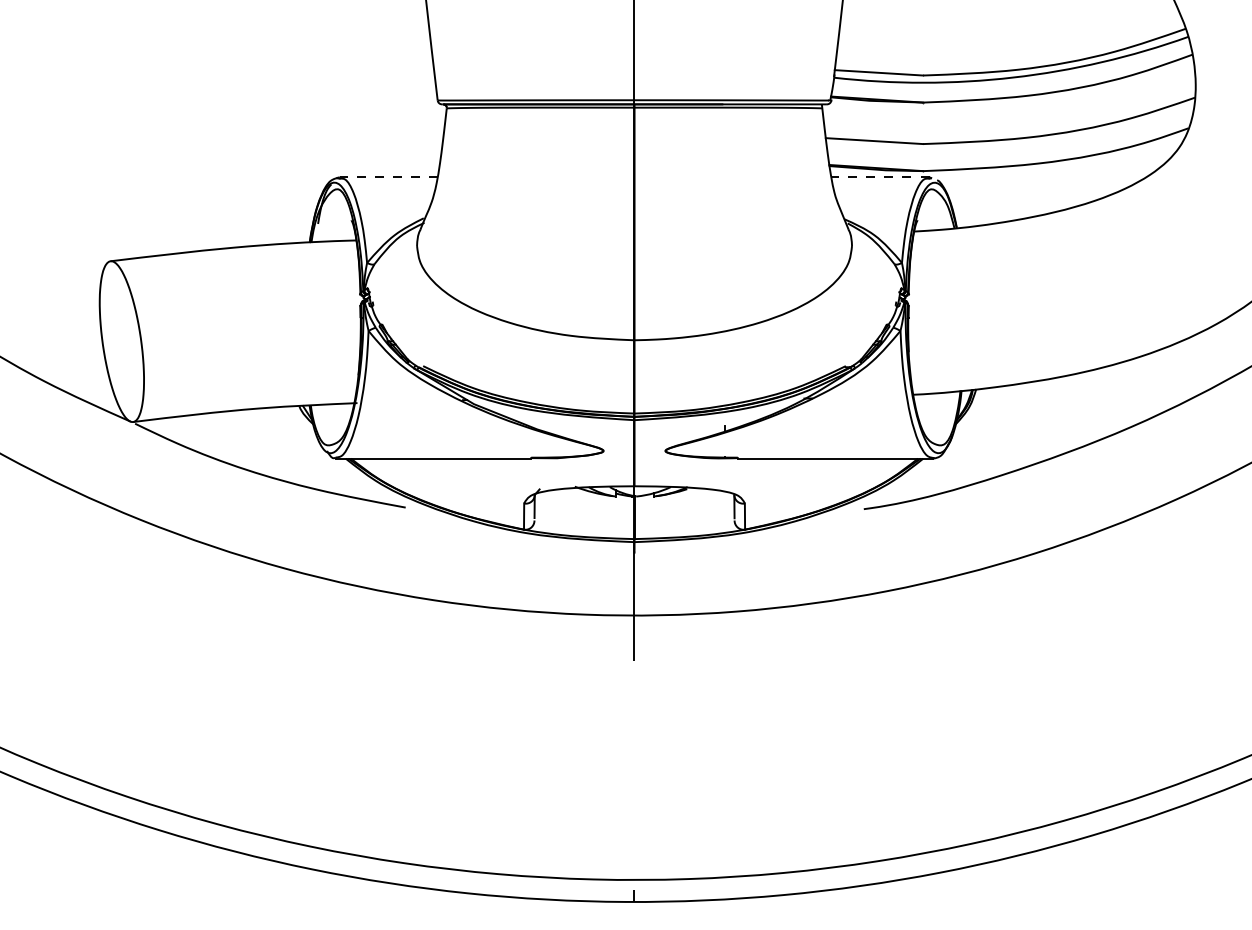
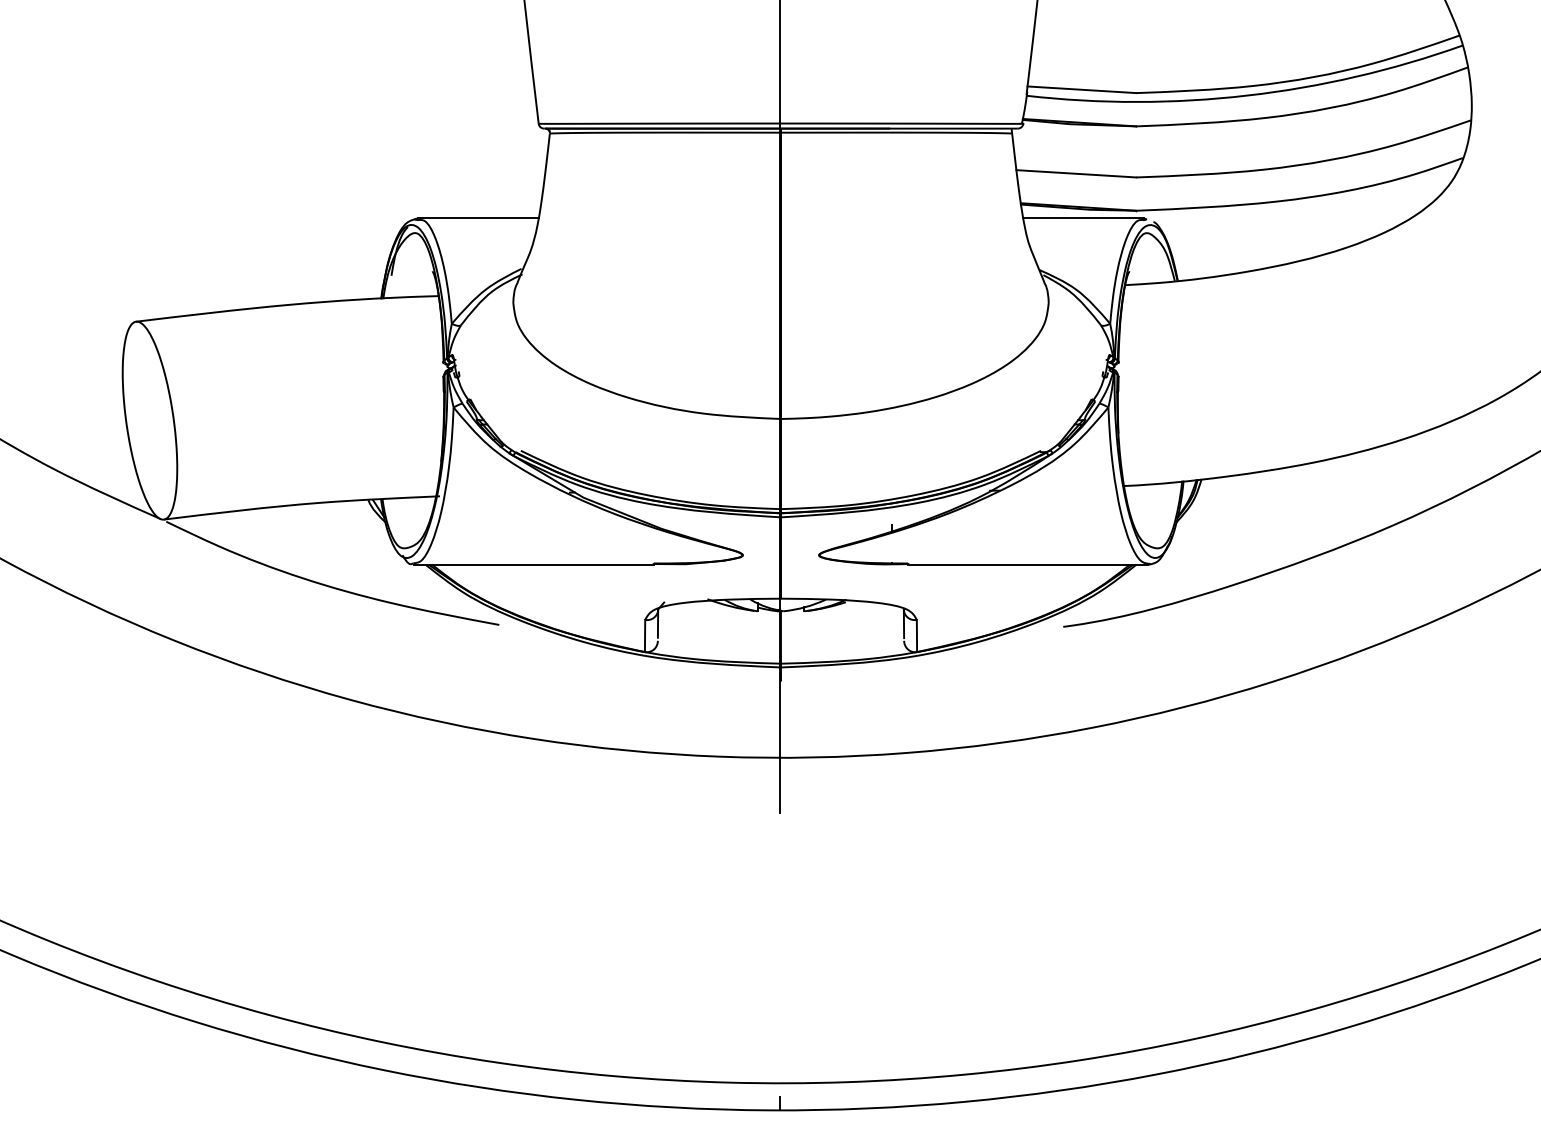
line: (387, 177) -> (477, 218), dashed -> solid
line: (880, 177) -> (1083, 218), dashed -> solid

